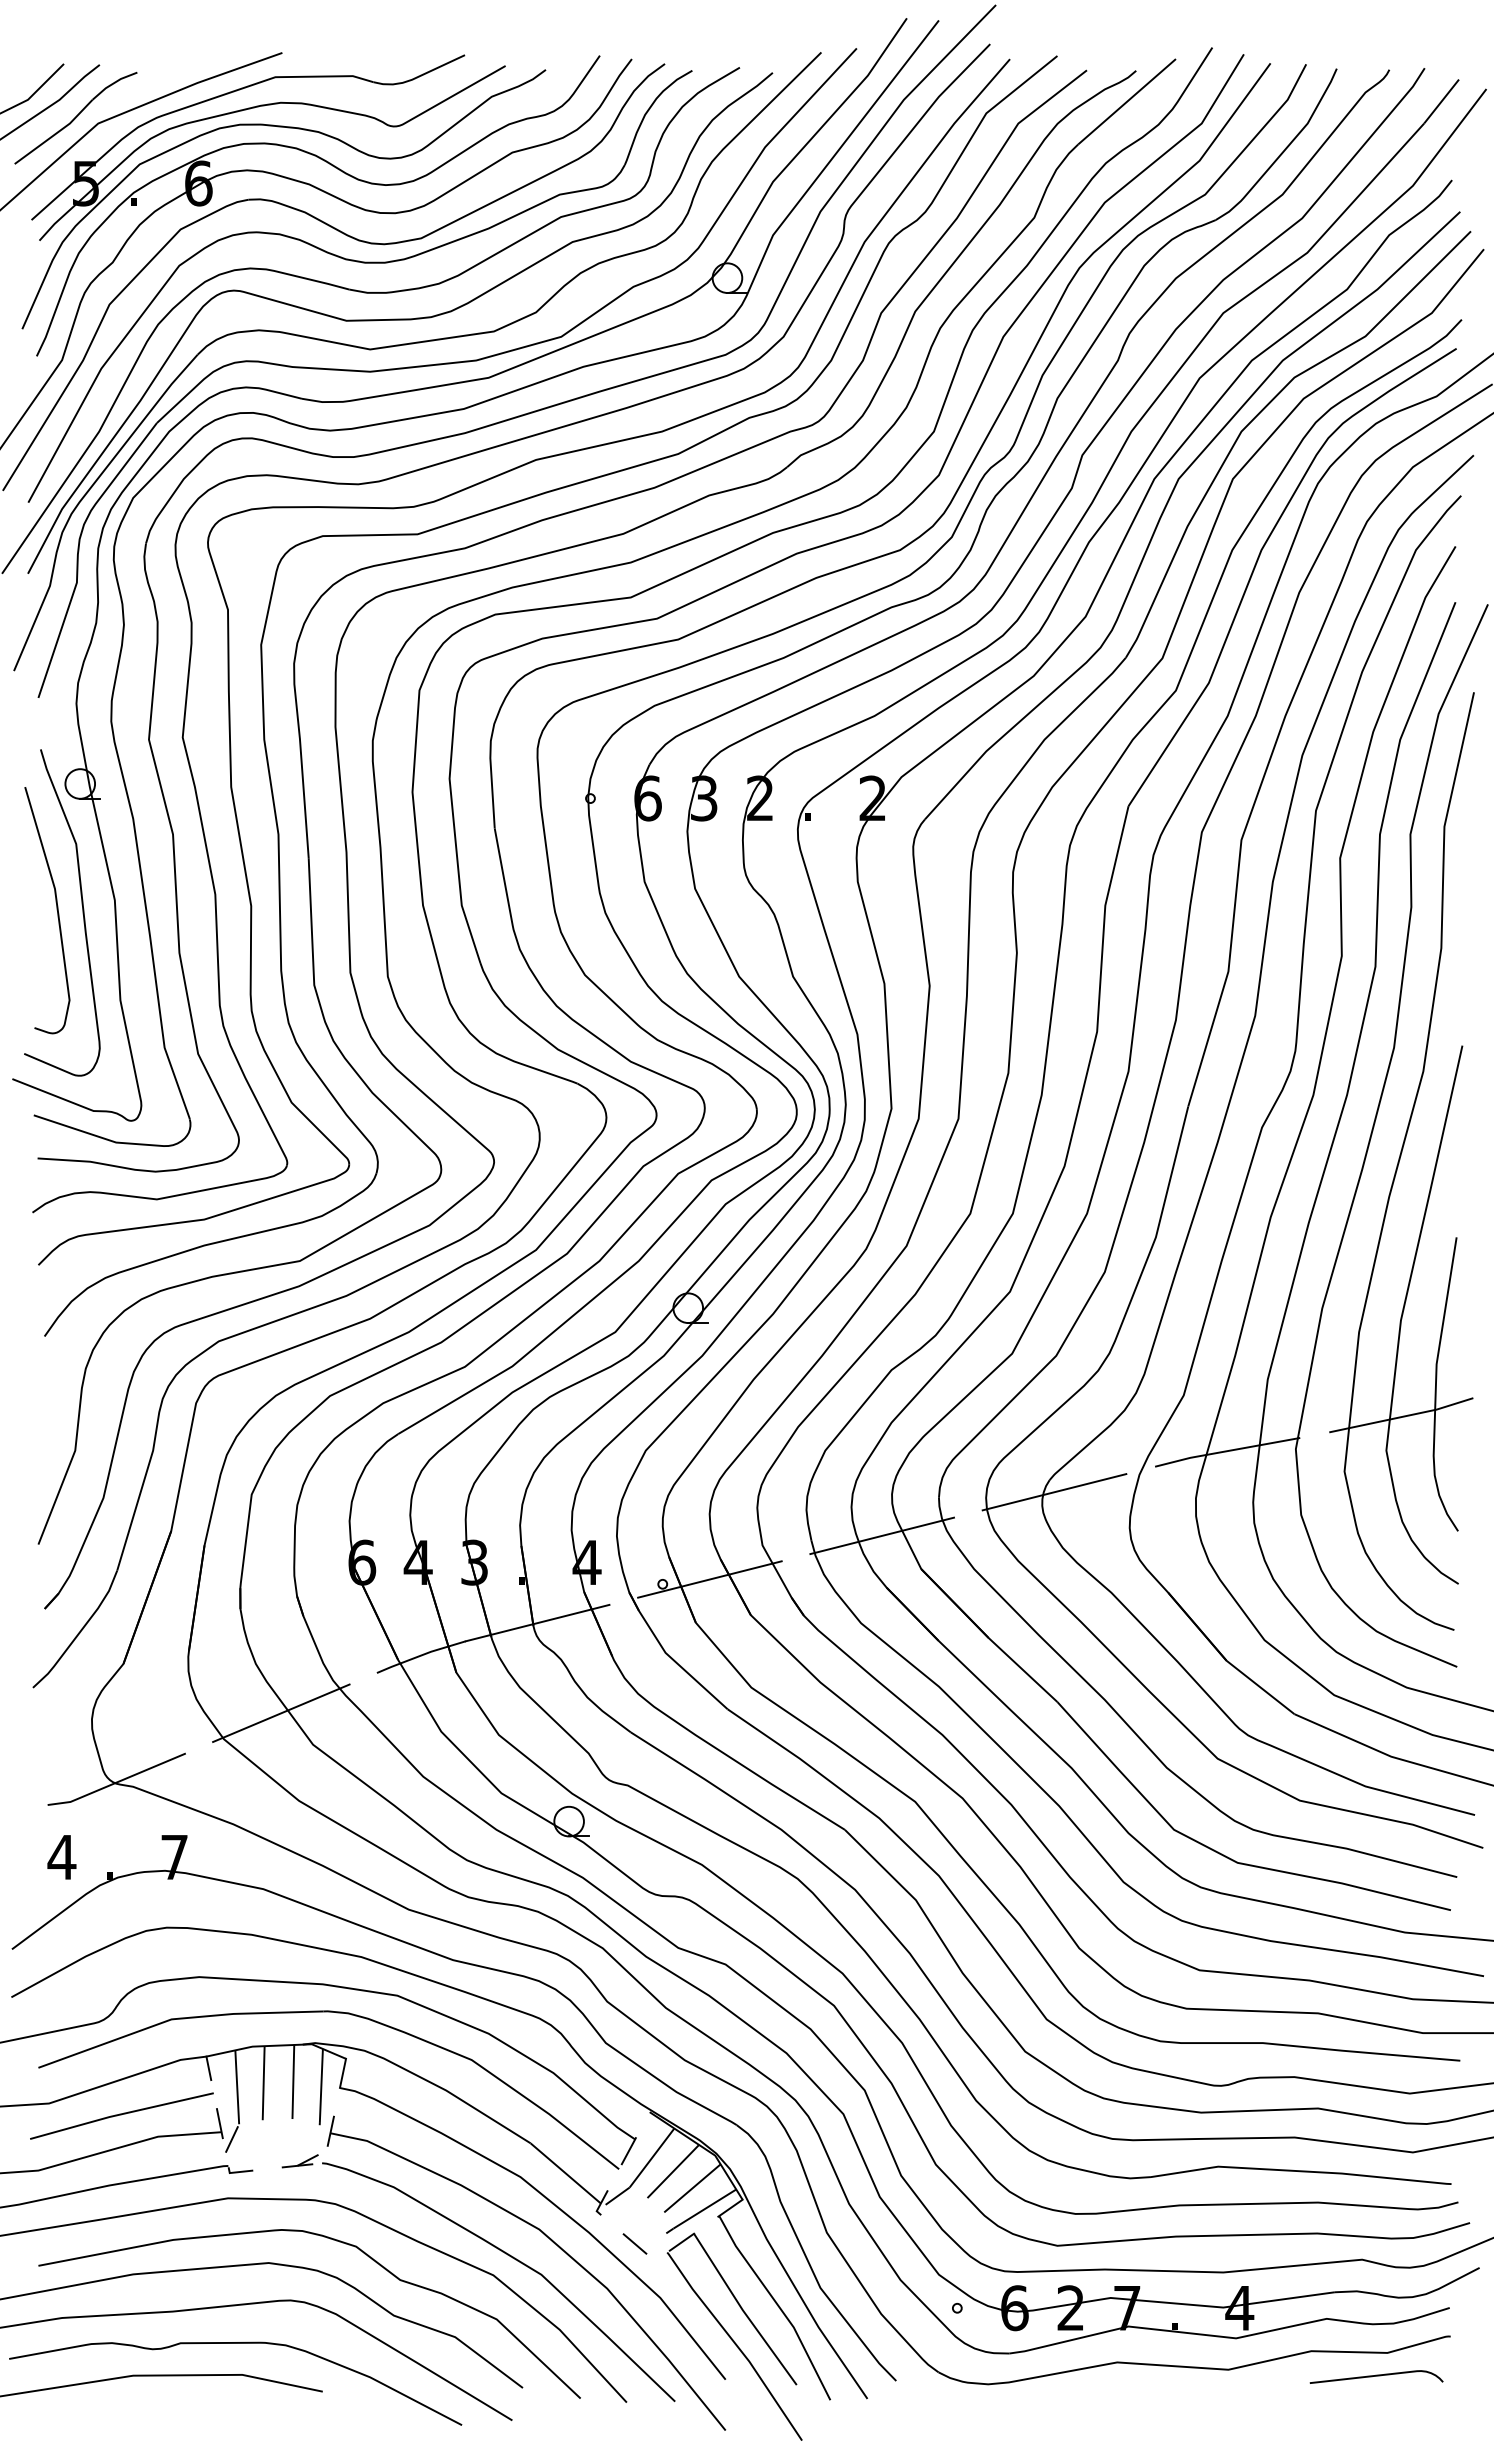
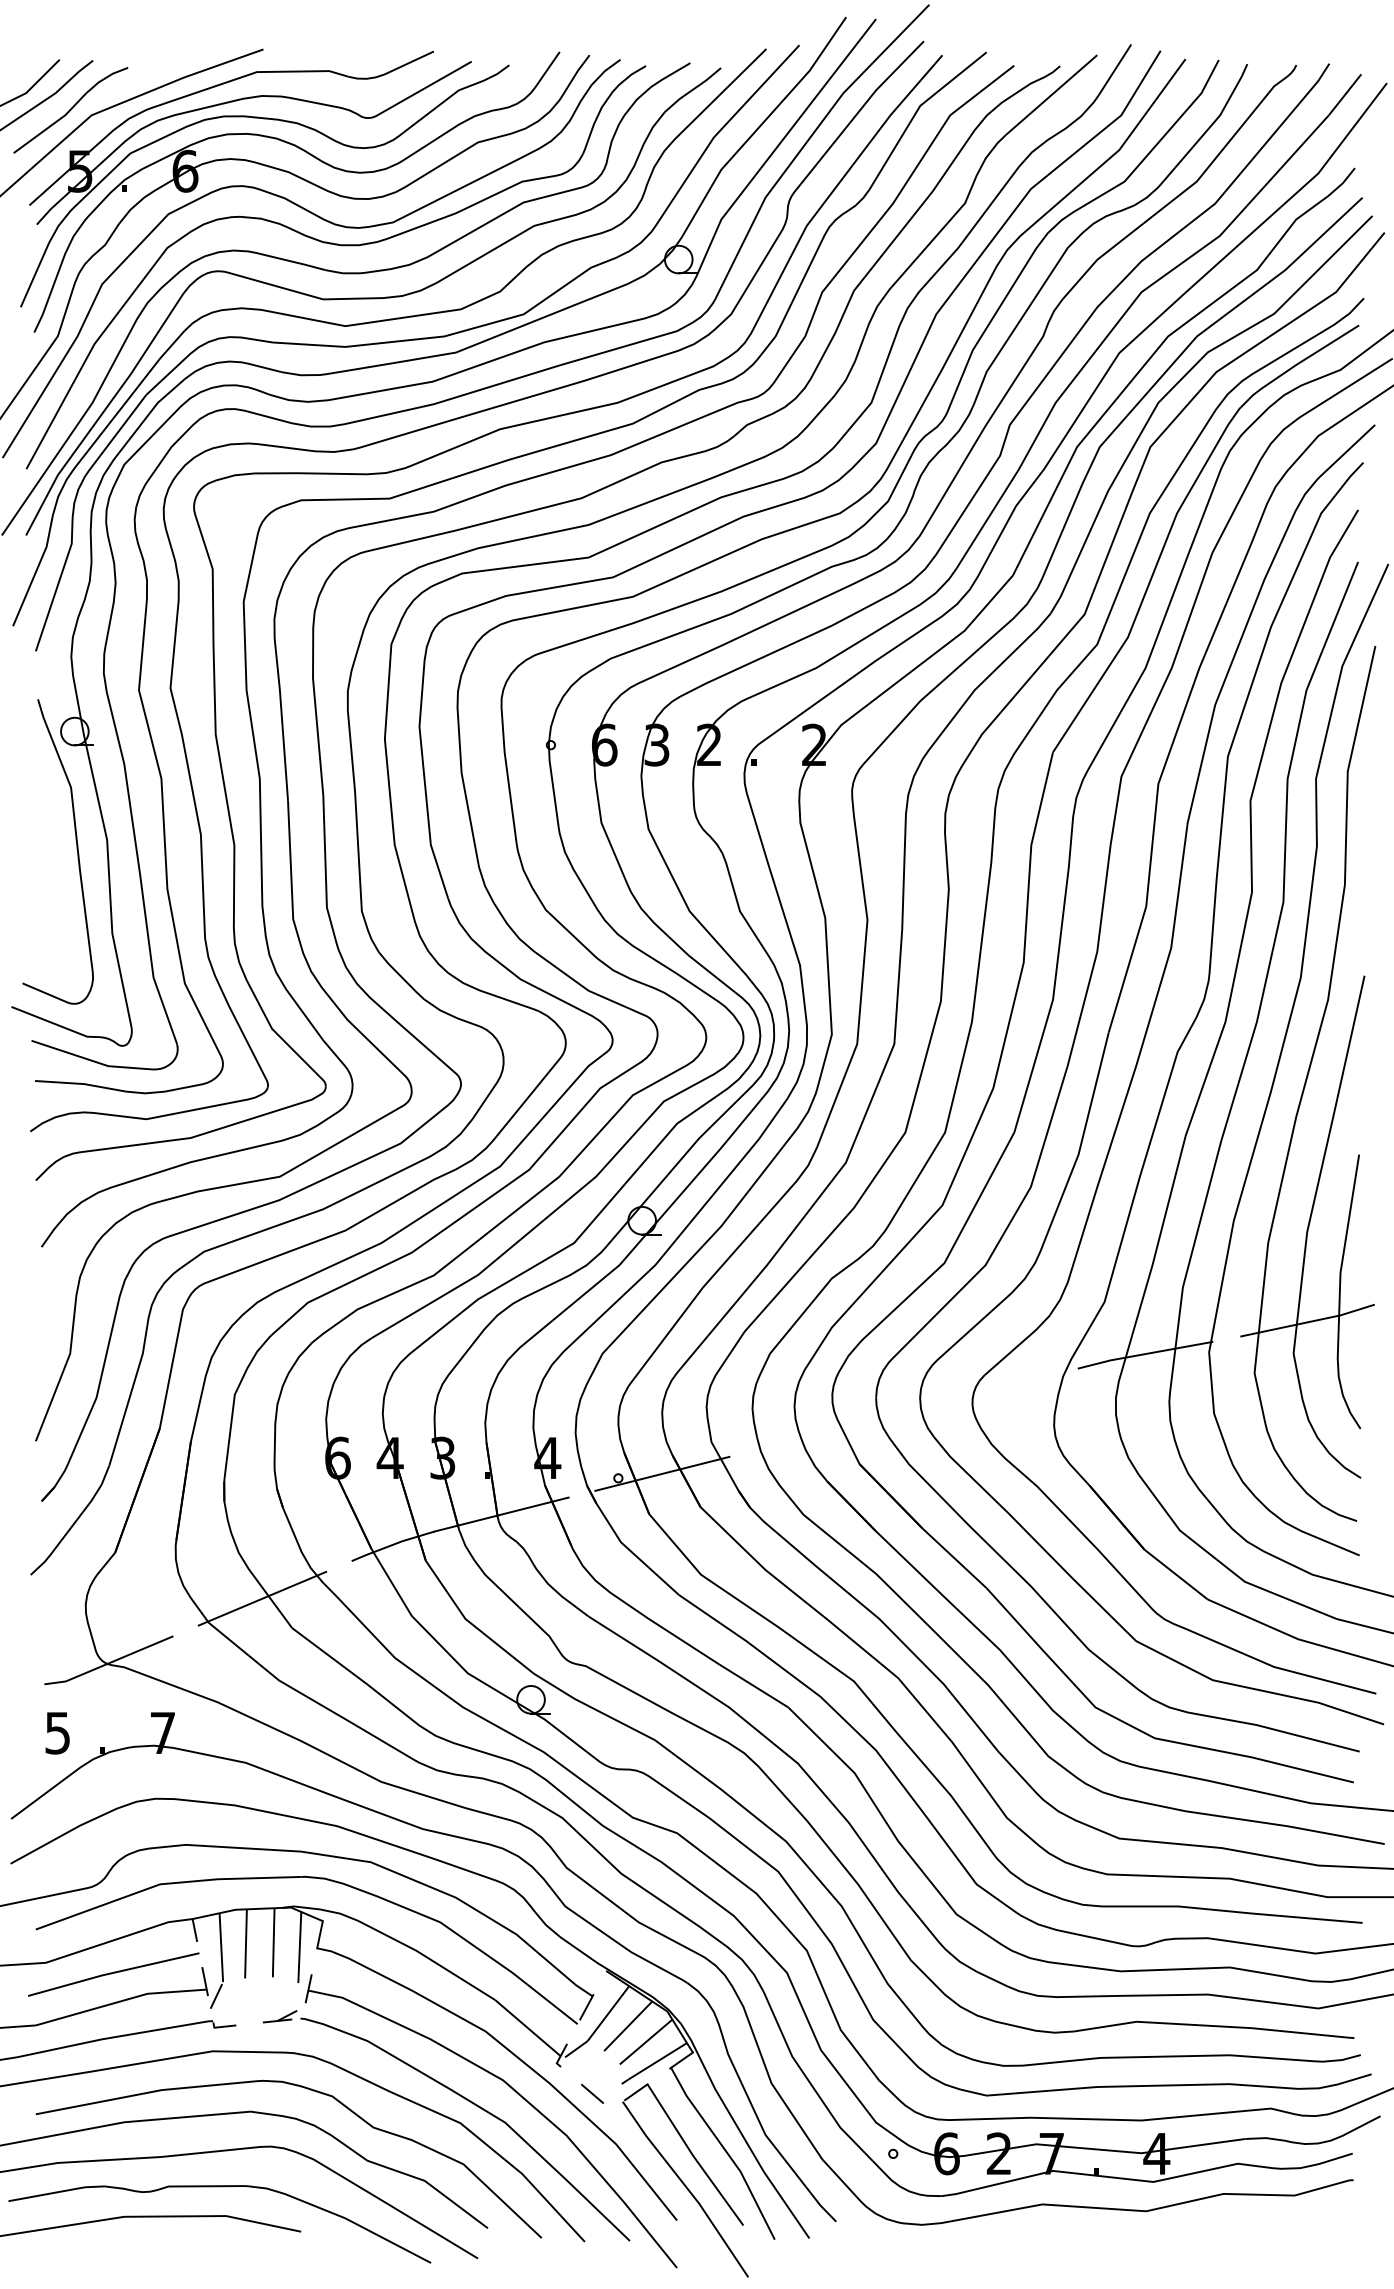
curve: (56, 909) -> (52, 848), removed
line: (1054, 1492) -> (983, 1392), removed
line: (882, 1536) -> (823, 1433), removed
text: (61, 1857) -> (57, 1733), 4 -> 5
curve: (1376, 2376) -> (1284, 2217), removed

